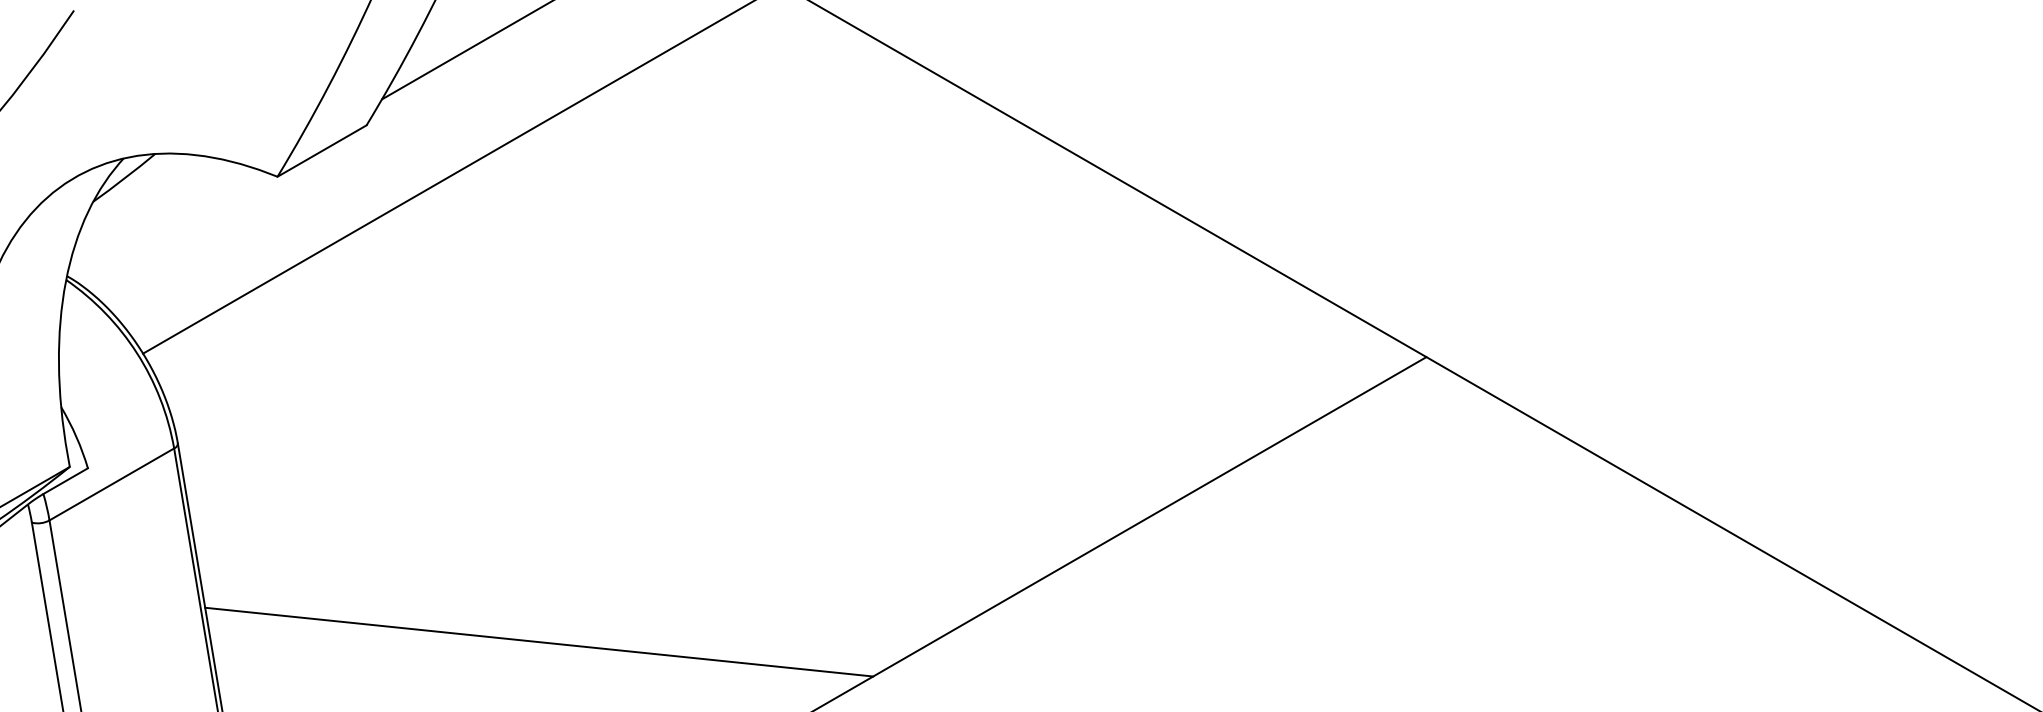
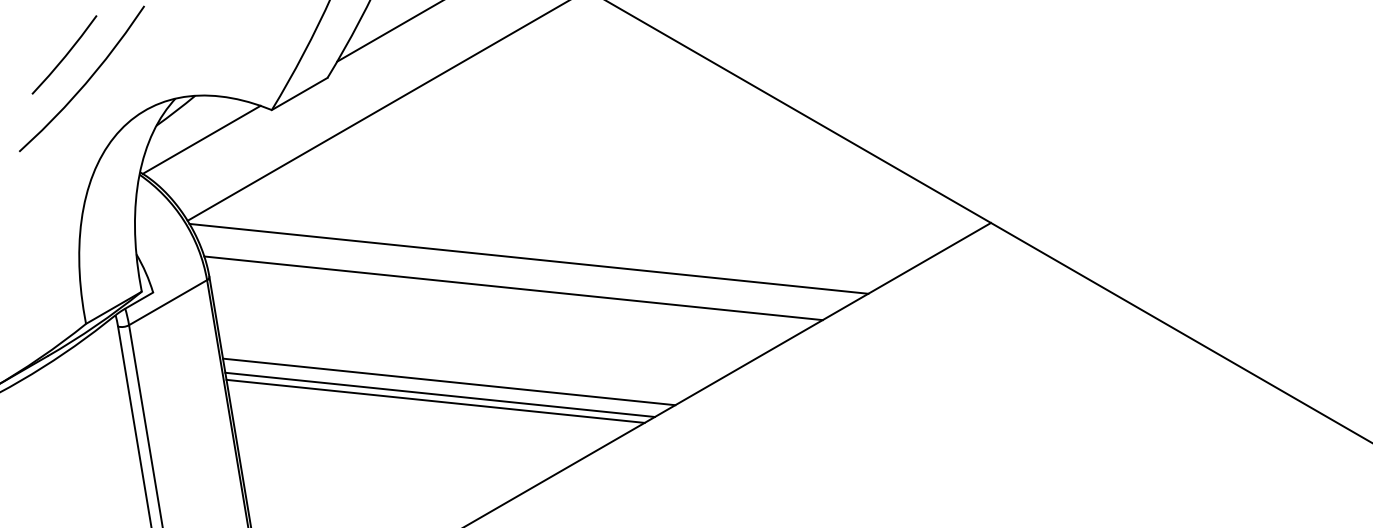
line: (165, 223) -> (201, 139), added
line: (687, 413) -> (528, 258), added
line: (663, 461) -> (513, 288), added
line: (561, 610) -> (449, 381), added
line: (545, 631) -> (439, 394), added

